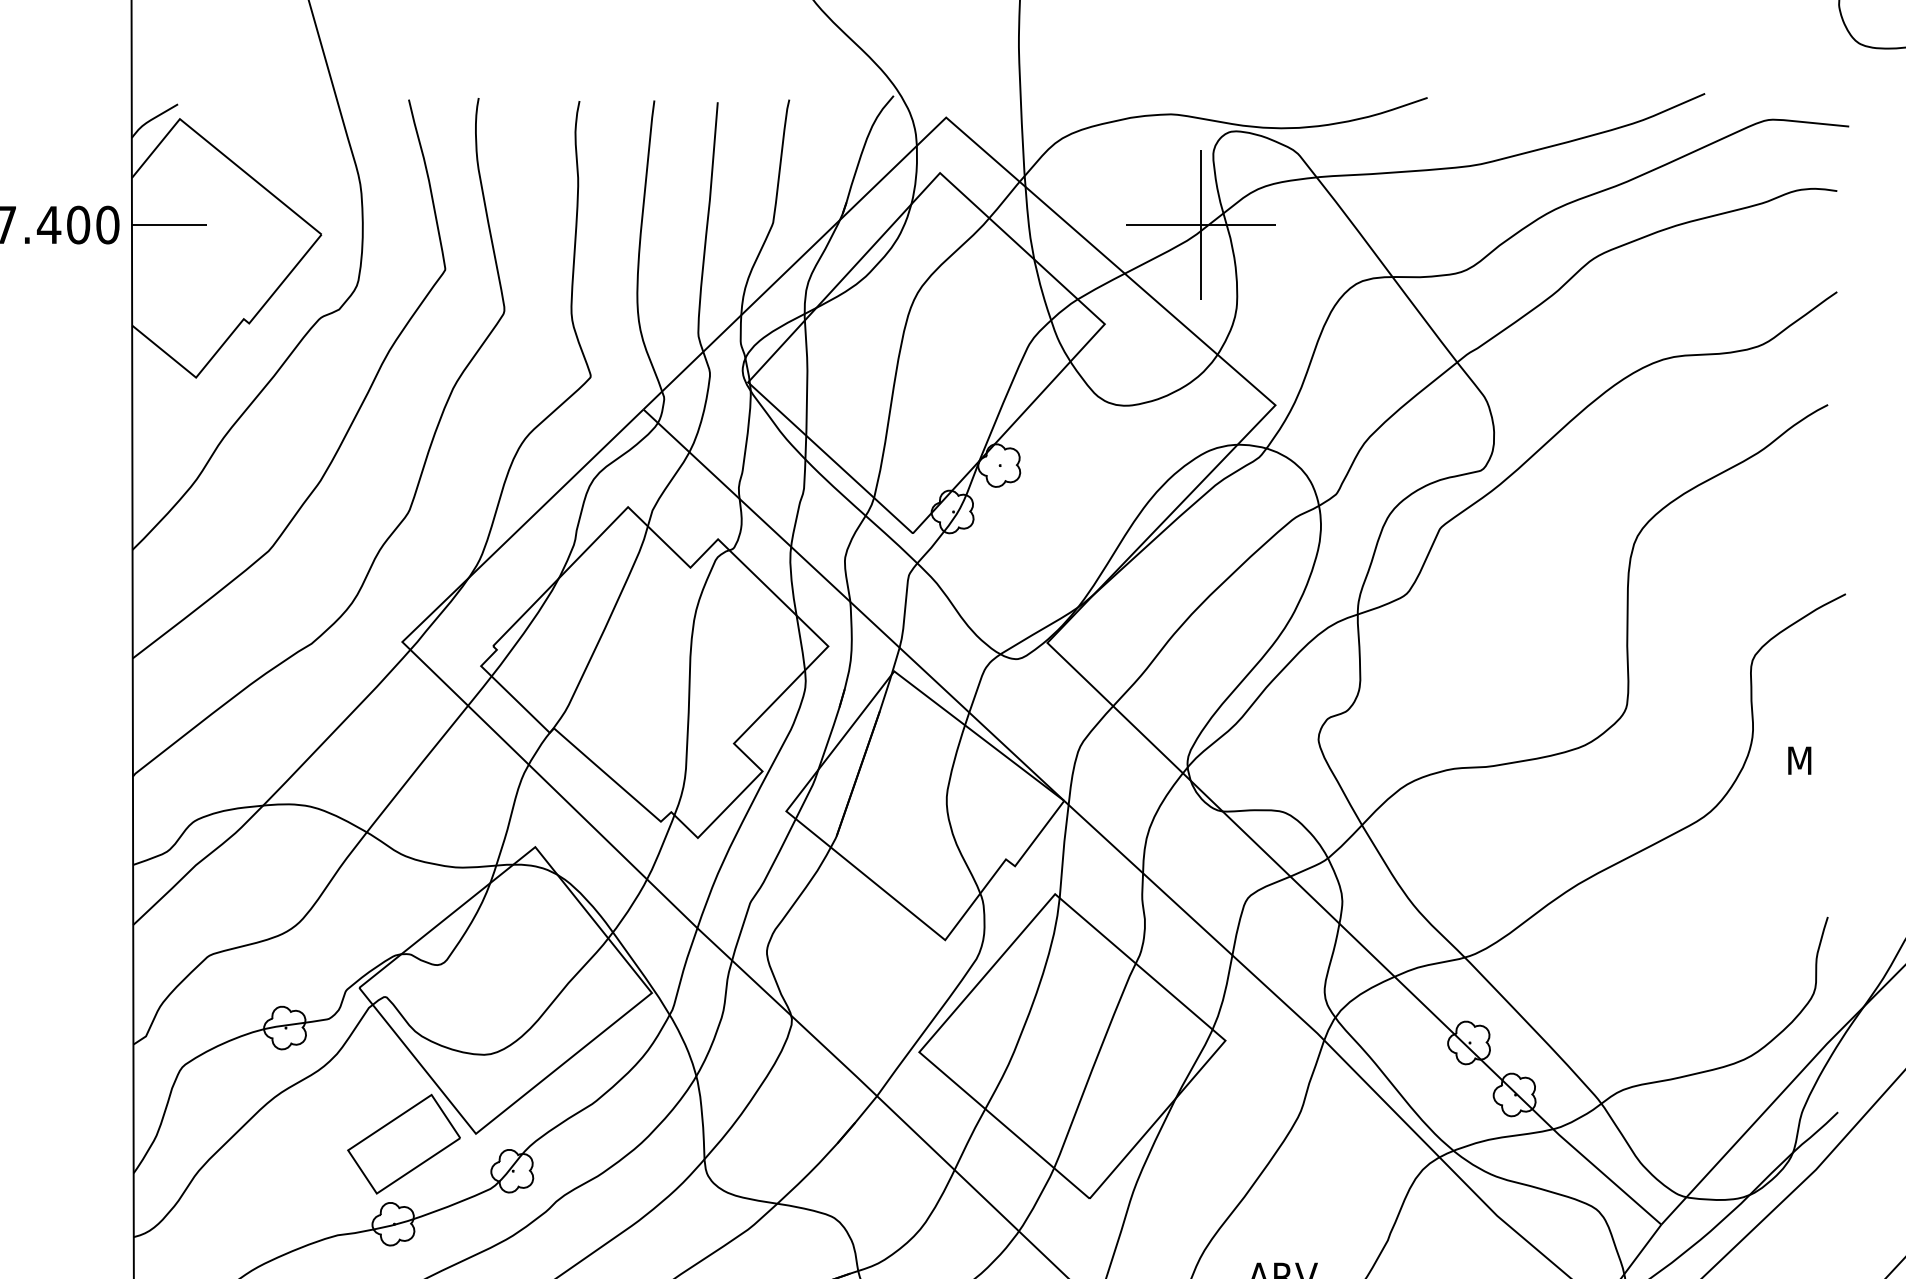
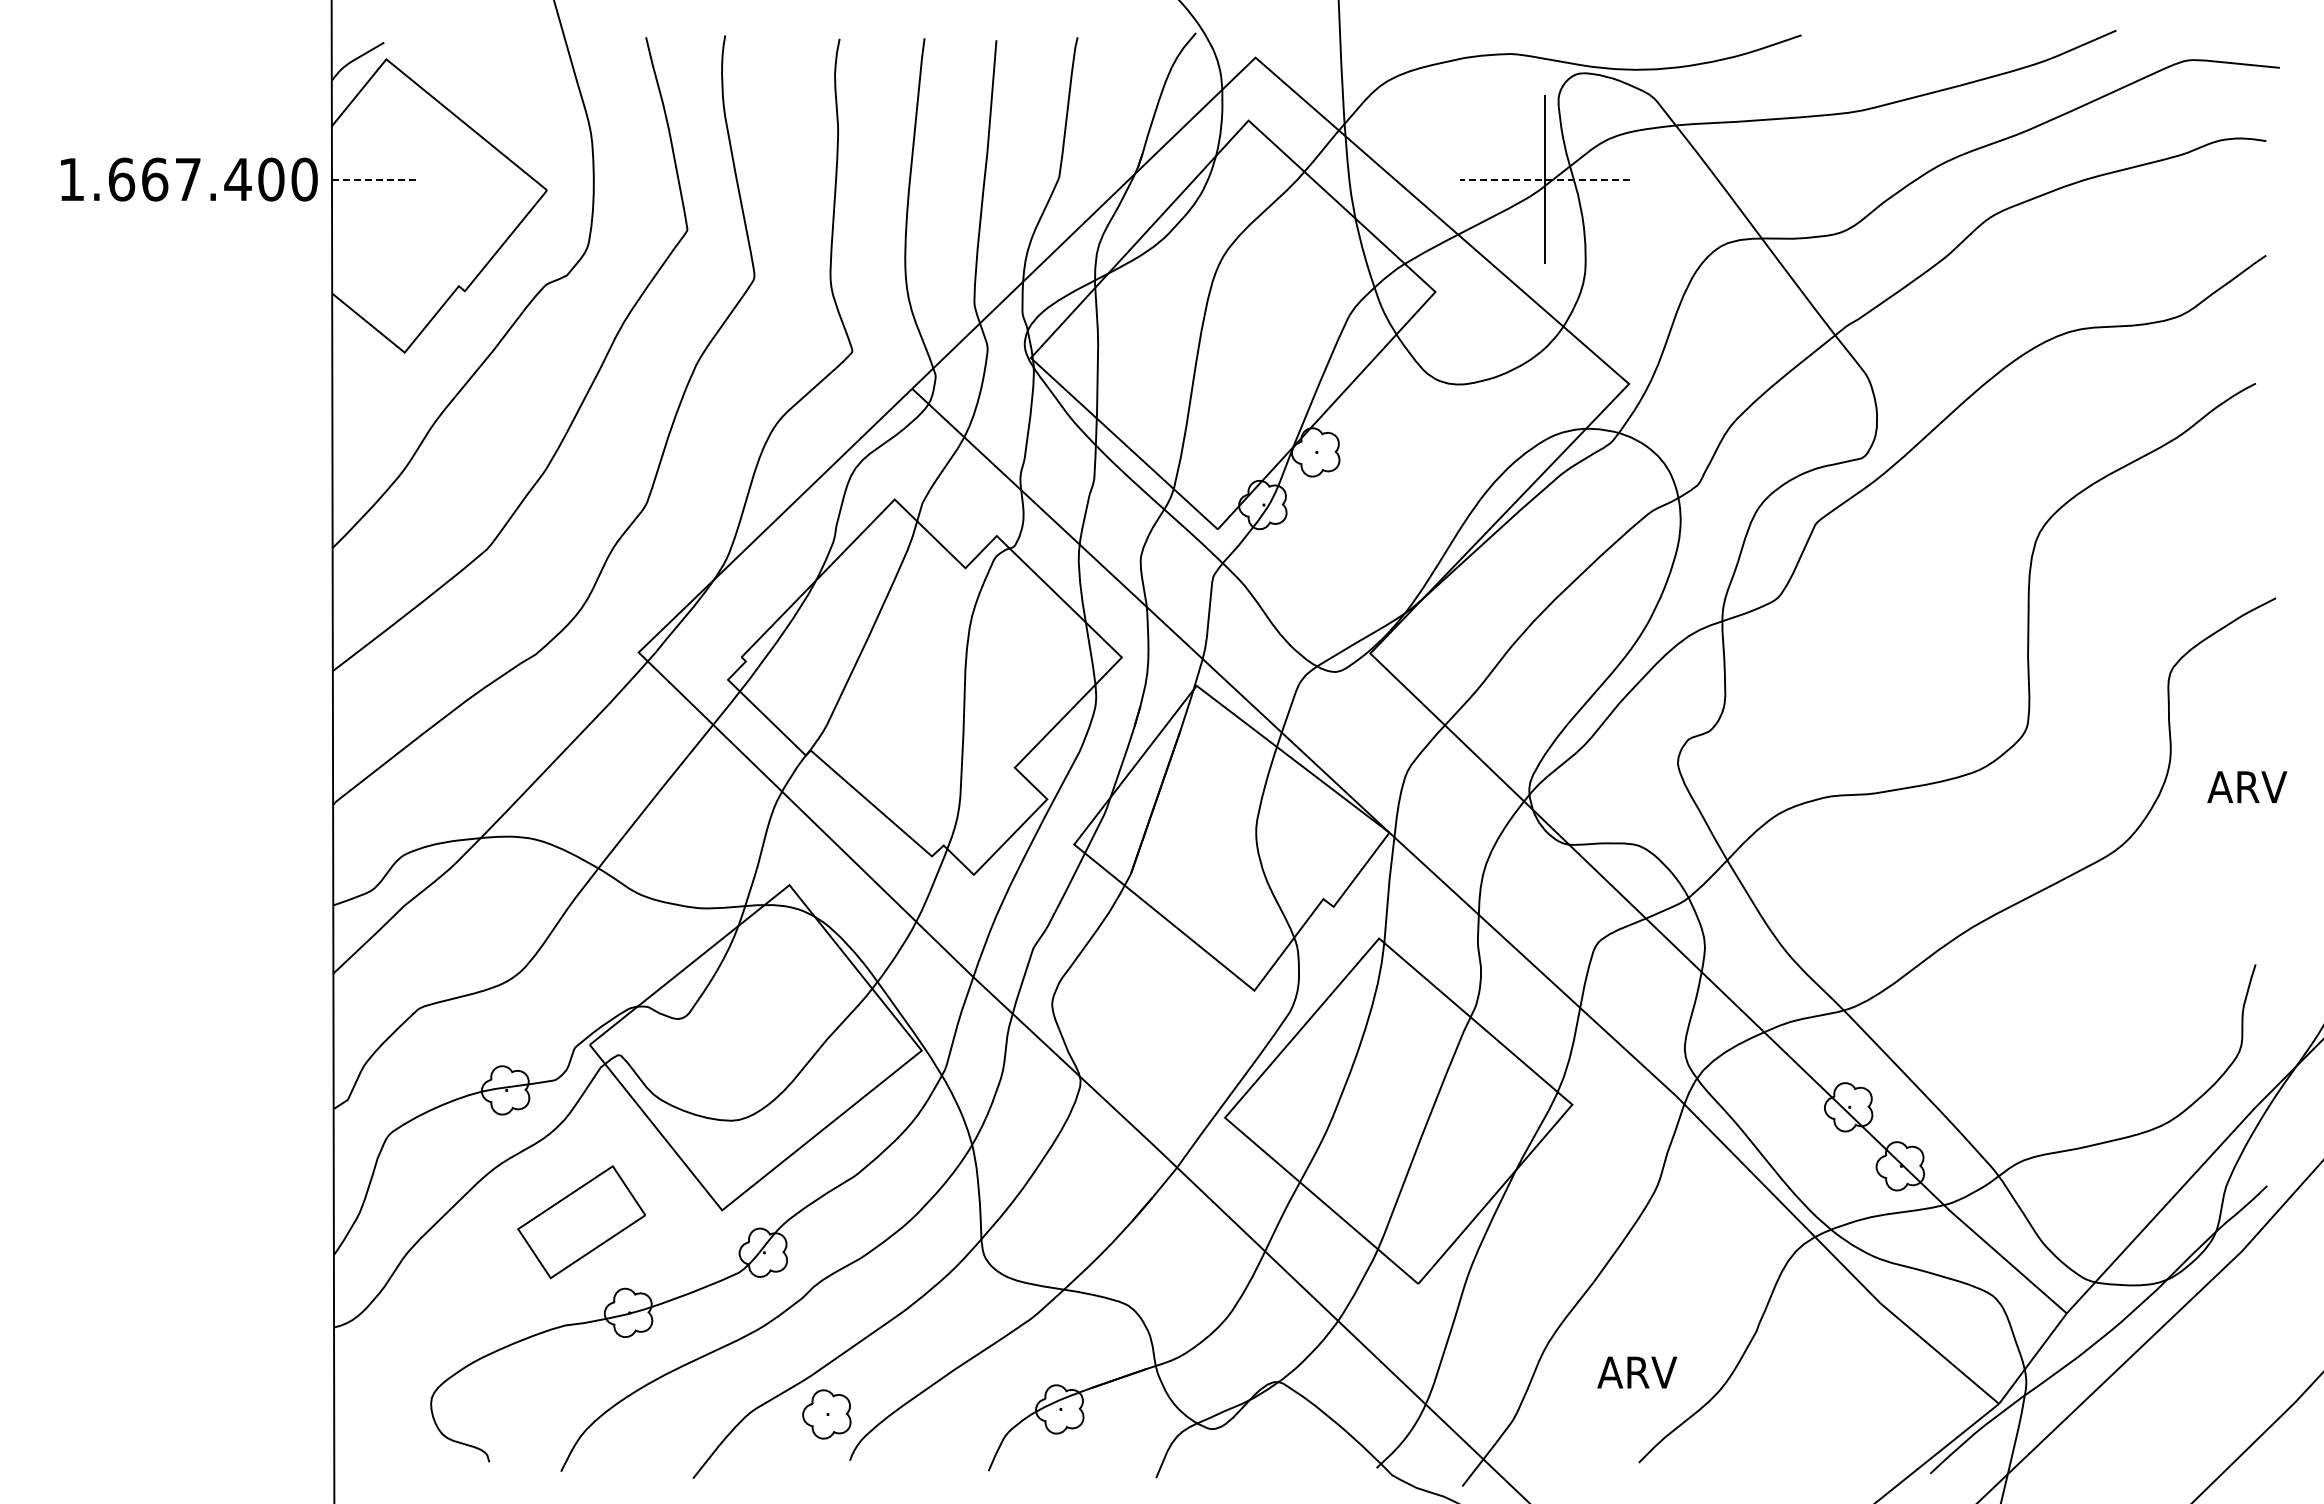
line: (169, 224) -> (374, 179), solid -> dashed
line: (1200, 224) -> (1544, 179), solid -> dashed
text: (1820, 761) -> (2247, 787), M -> ARV
part: (403, 1144) -> (581, 1222), moved

